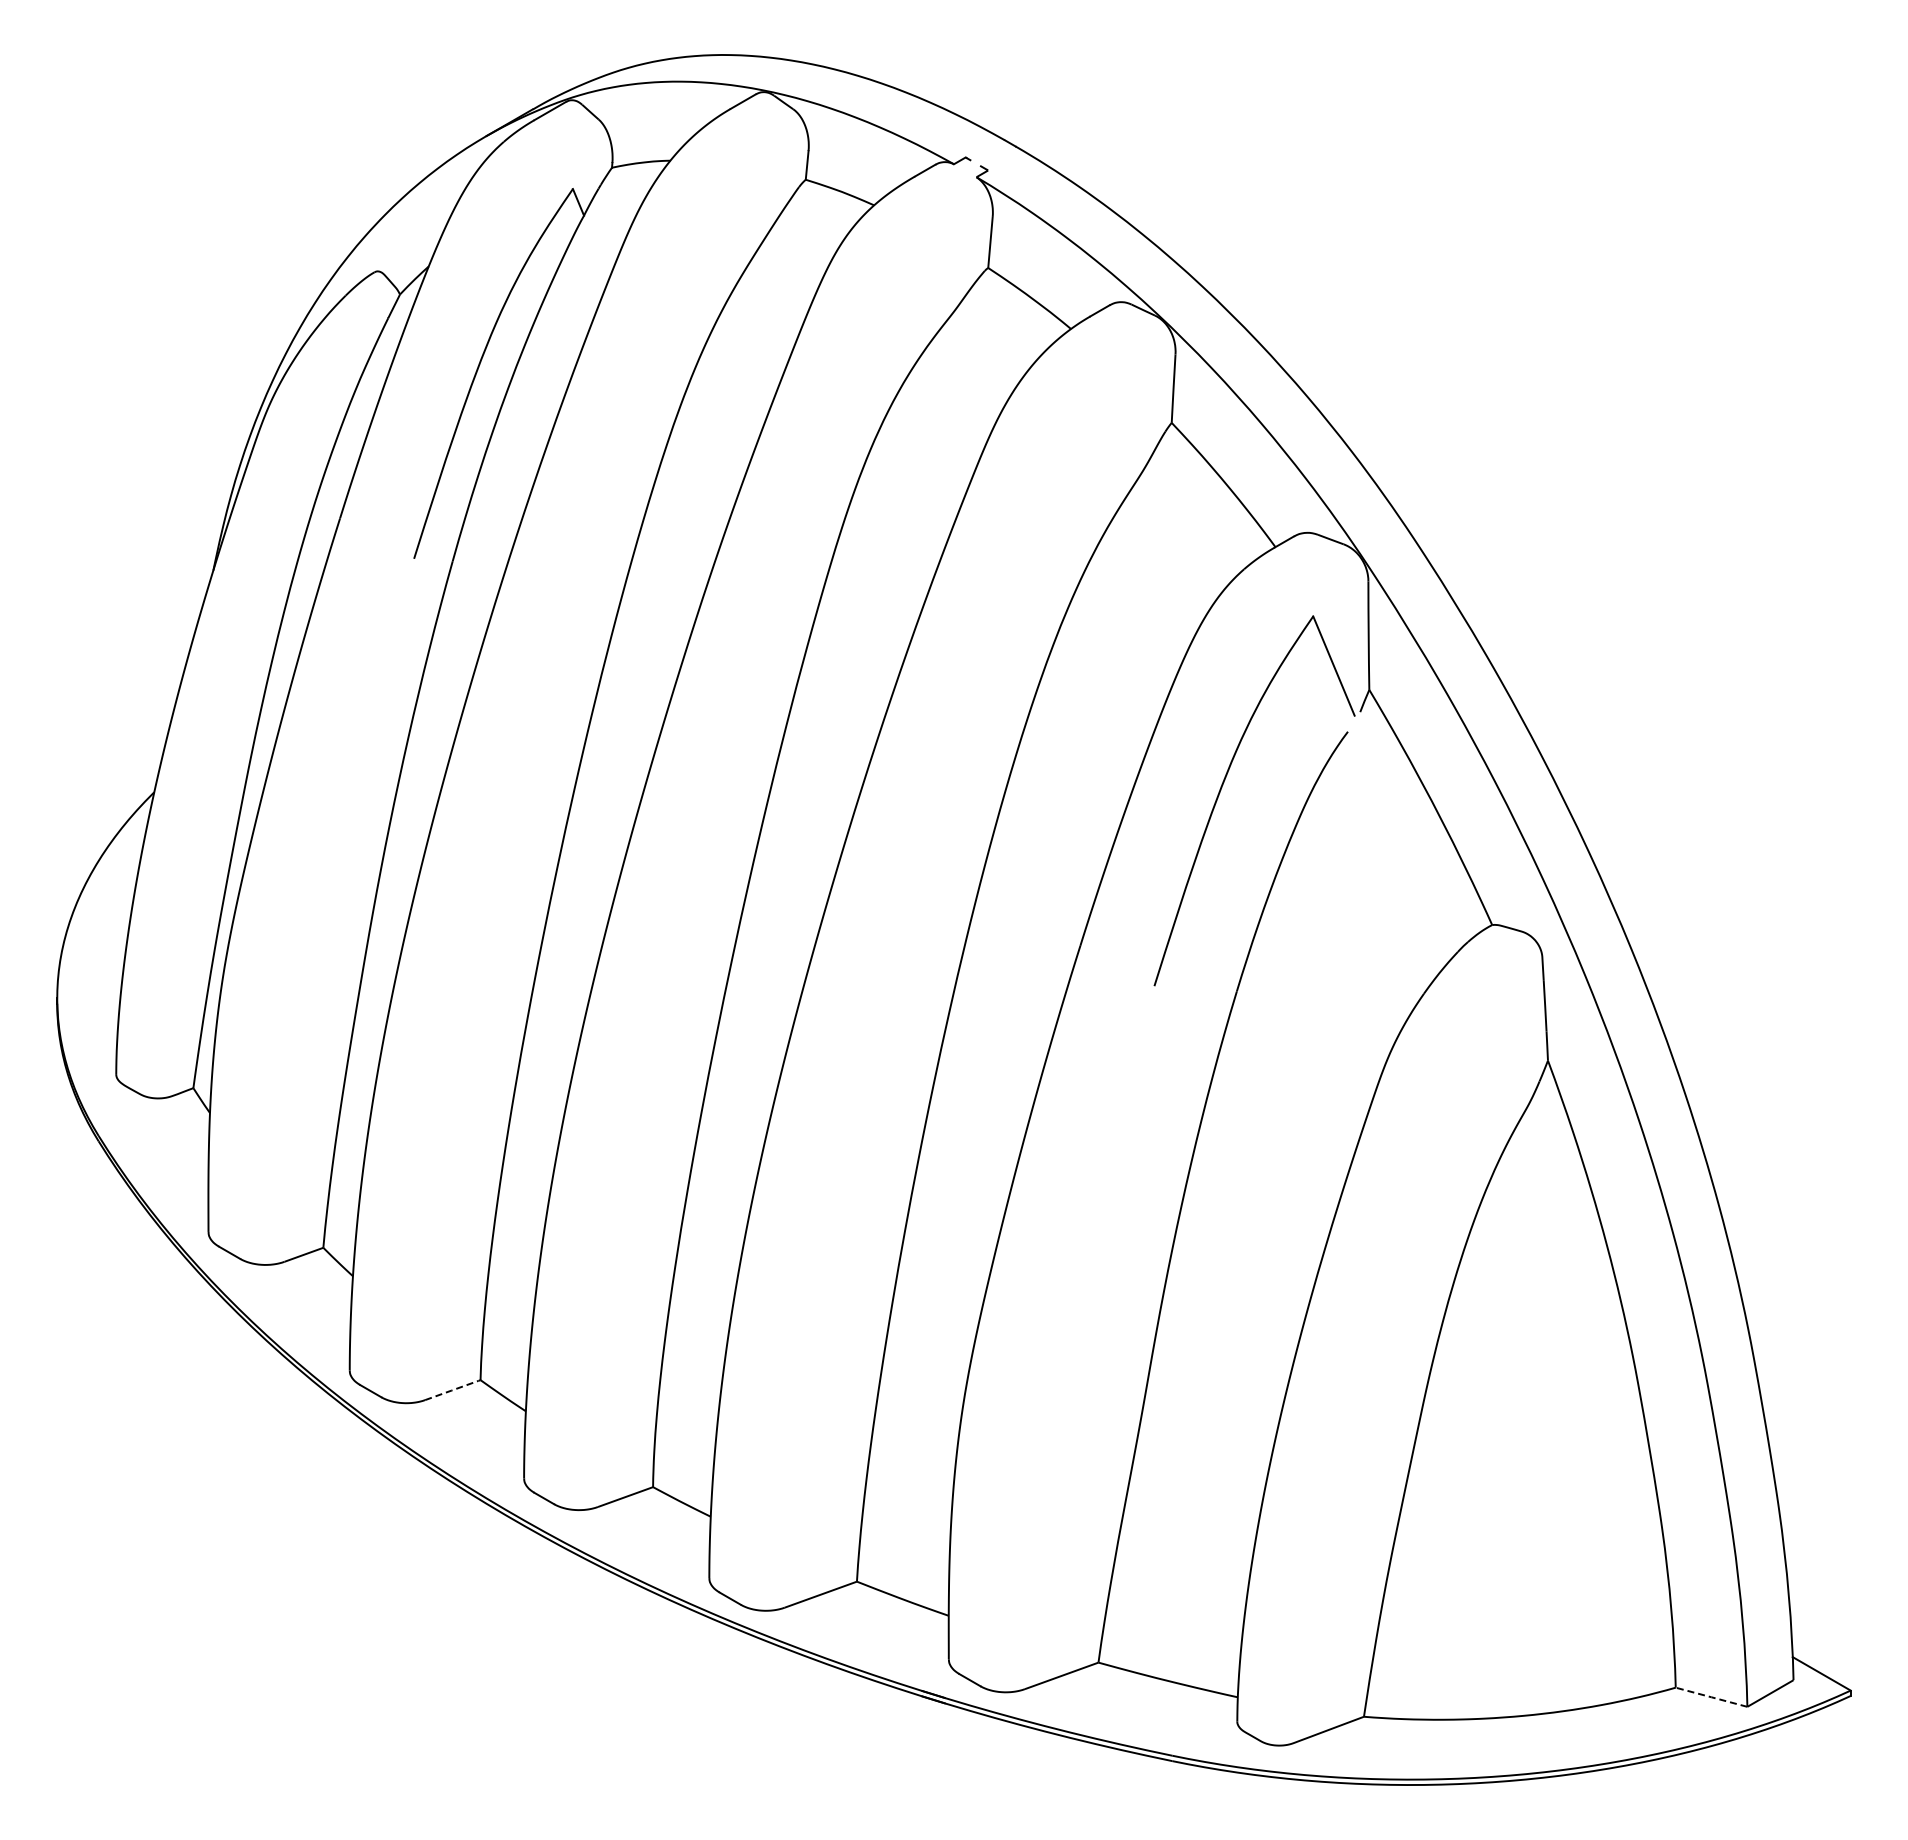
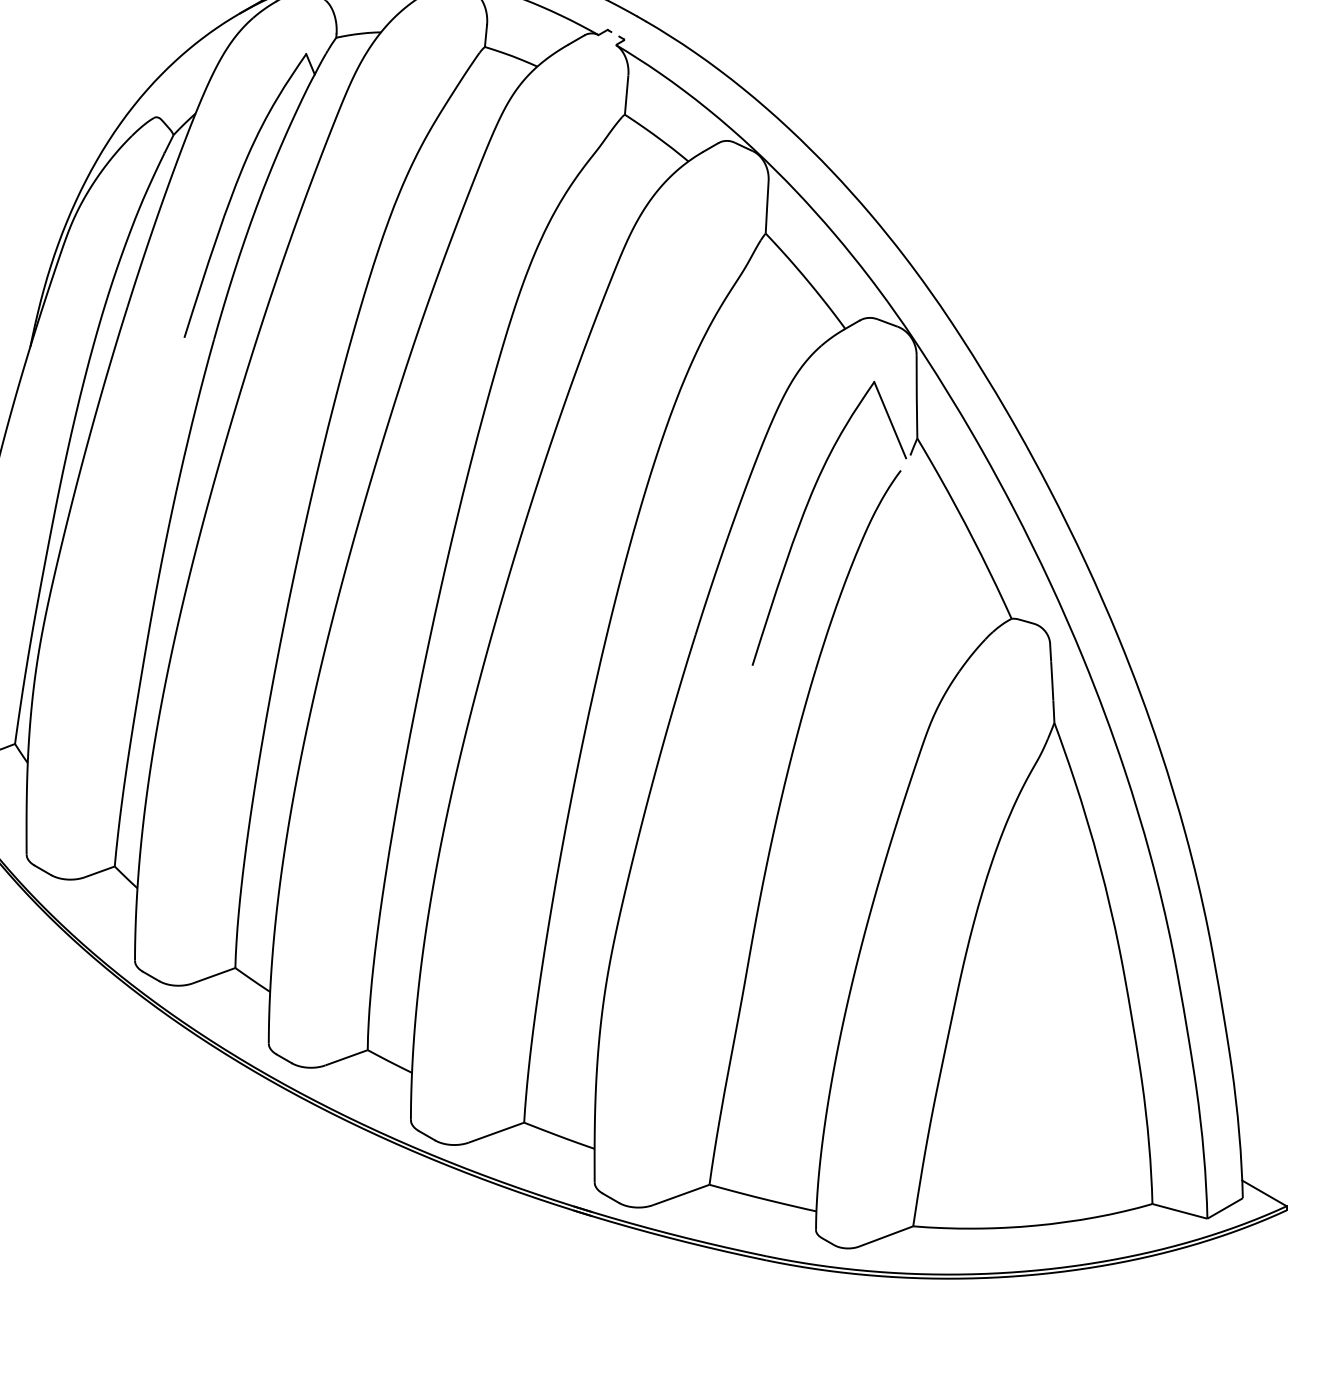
line: (453, 1389) -> (214, 975), dashed -> solid
line: (1711, 1697) -> (1179, 1211), dashed -> solid

